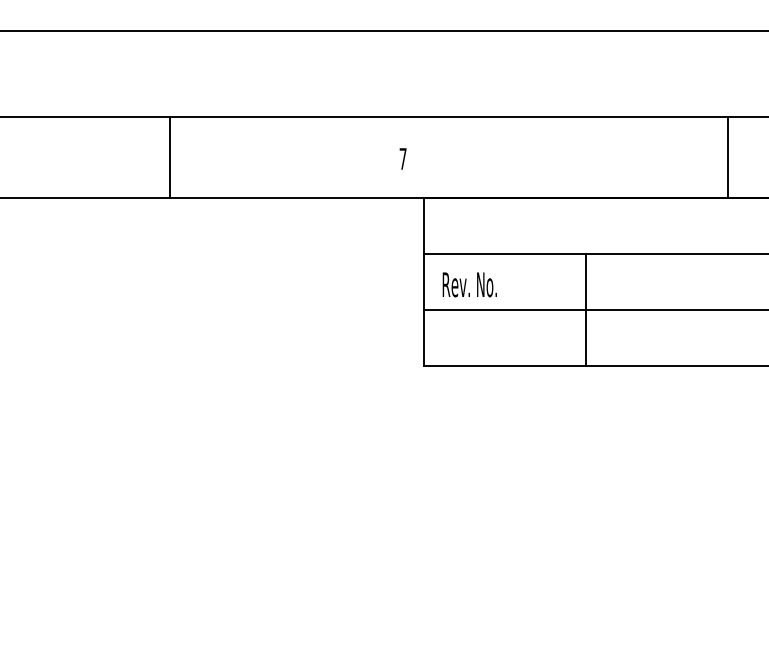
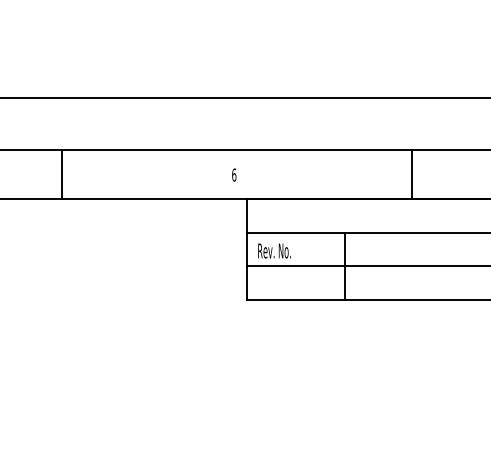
line: (169, 156) -> (61, 173), moved
line: (726, 156) -> (411, 173), moved
text: (403, 157) -> (234, 174), 7 -> 6

